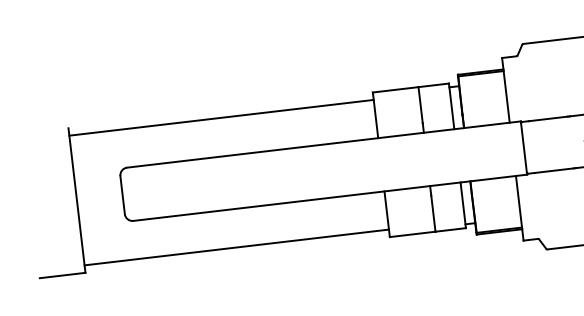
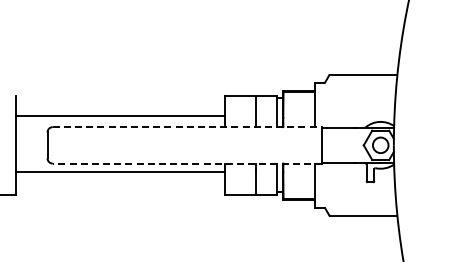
line: (221, 117) -> (120, 115), moved
line: (324, 145) -> (187, 127), solid -> dashed
line: (330, 197) -> (187, 163), solid -> dashed
line: (236, 247) -> (120, 171), moved

